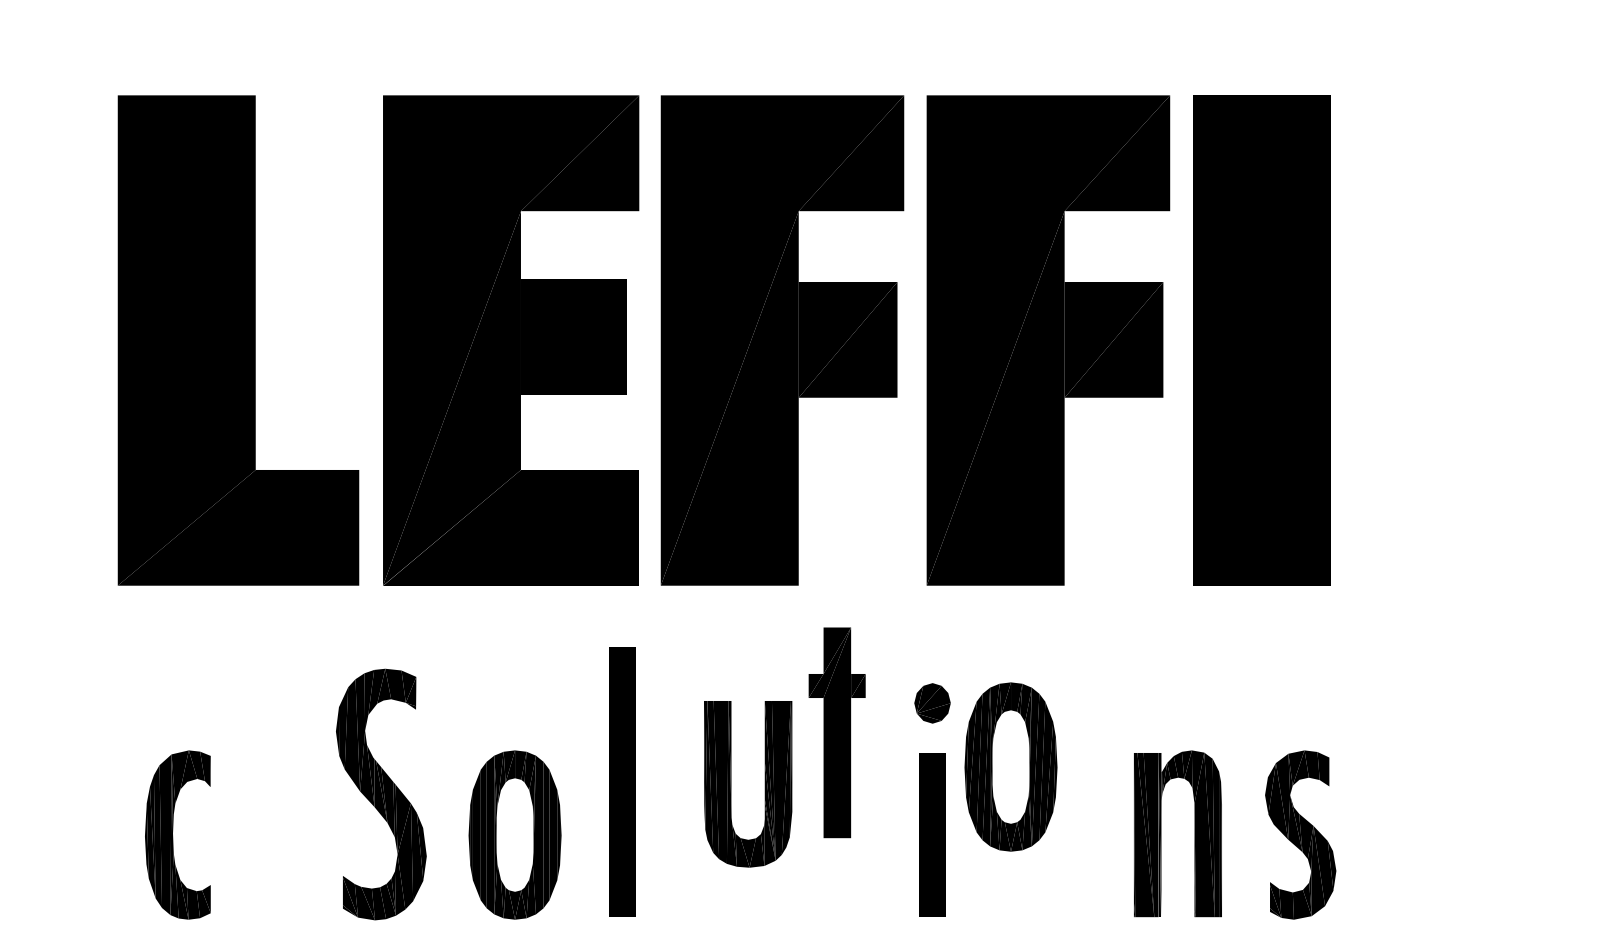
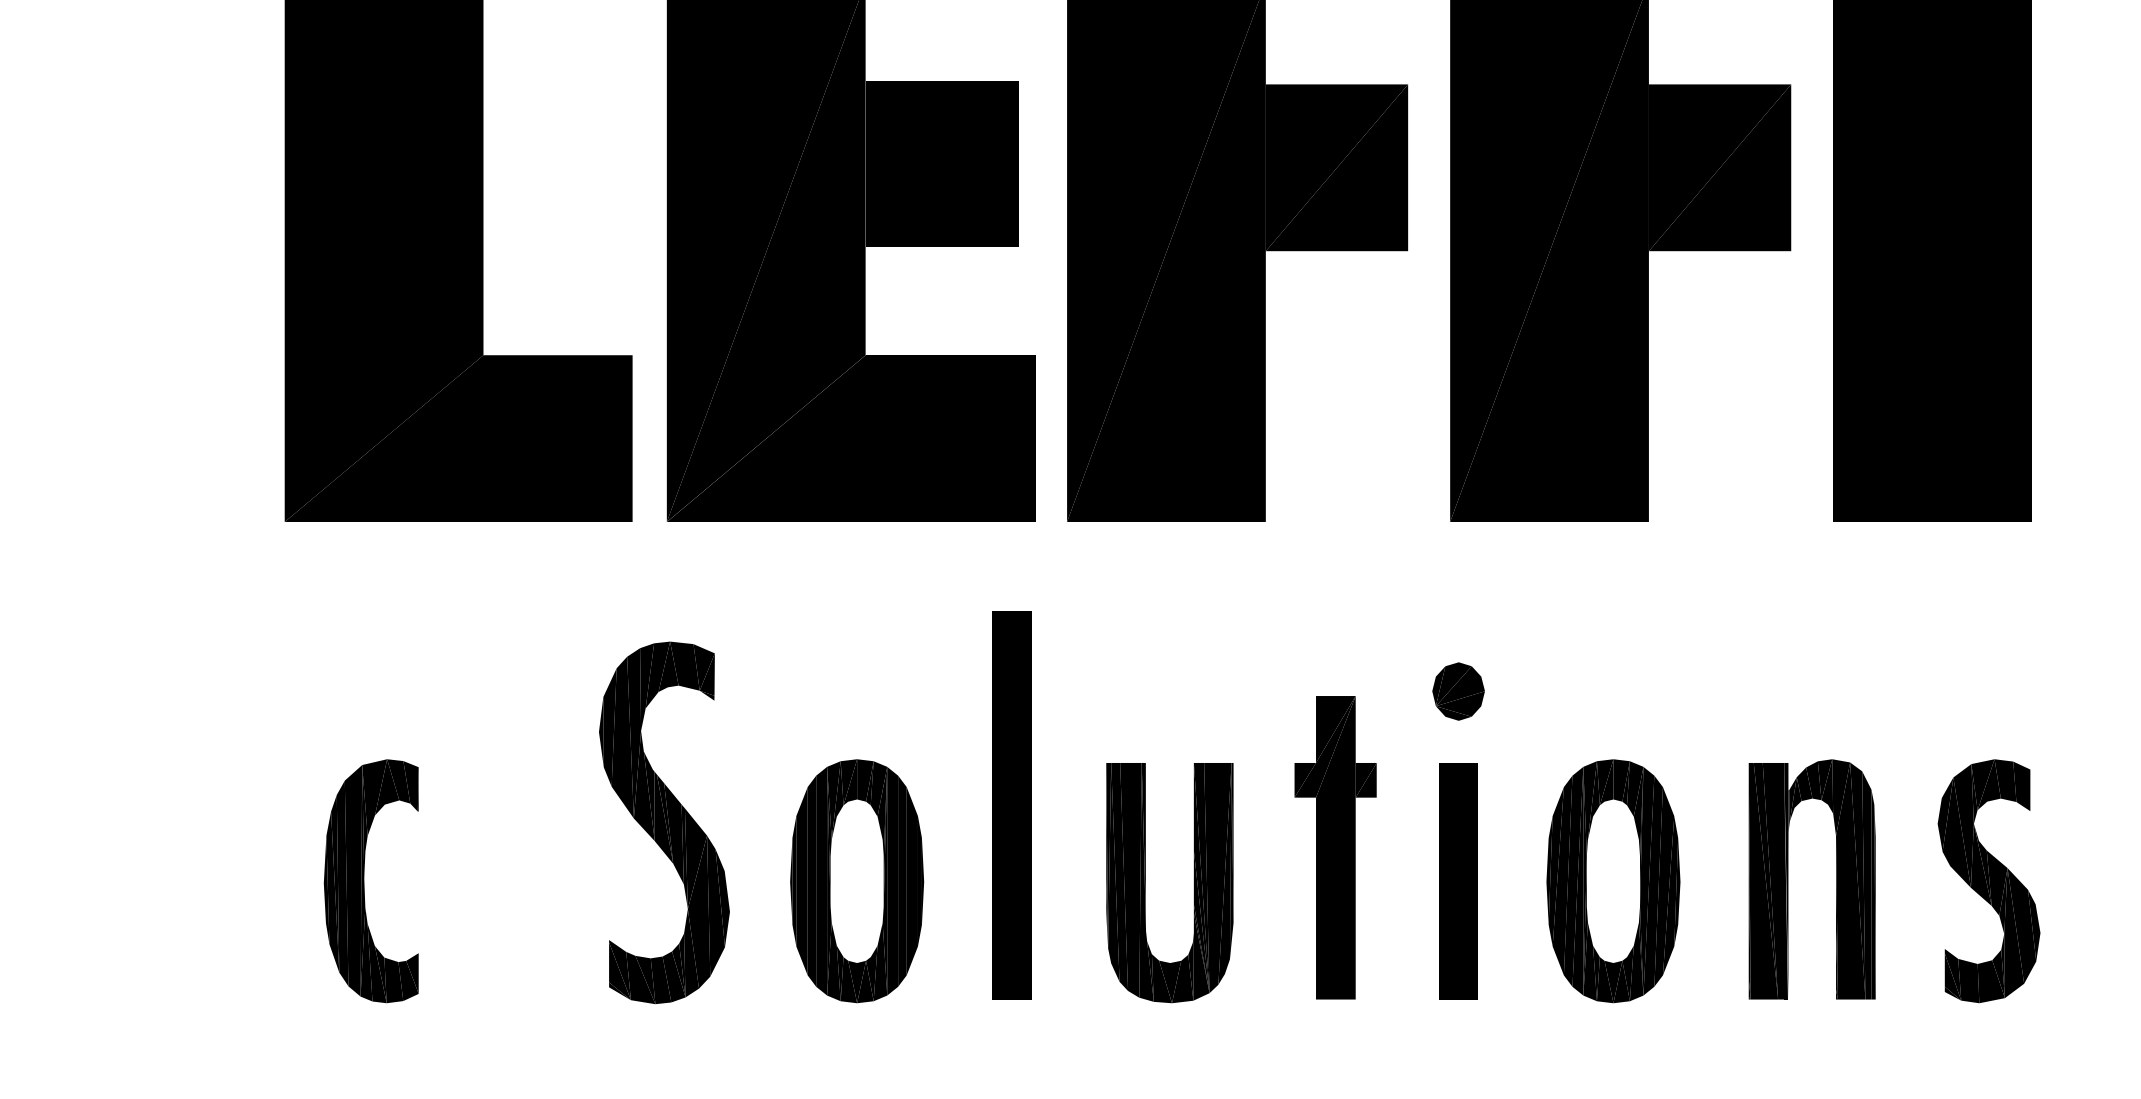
part: (836, 732) -> (1334, 847), moved
part: (1010, 766) -> (1612, 880), moved
part: (764, 784) -> (1193, 883), moved

